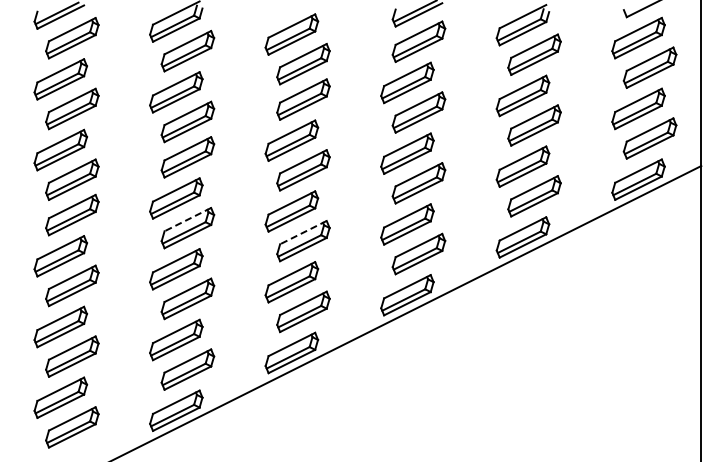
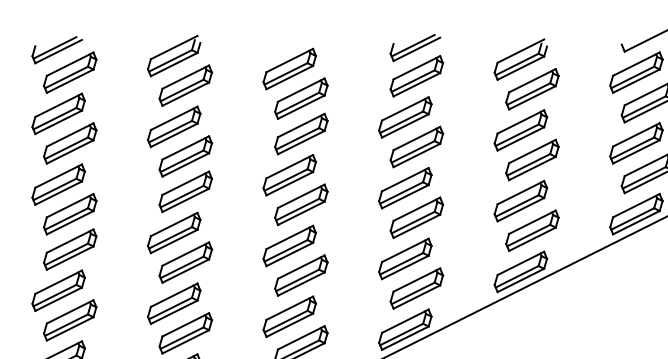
line: (187, 219) -> (185, 253), dashed -> solid
line: (302, 232) -> (300, 266), dashed -> solid

